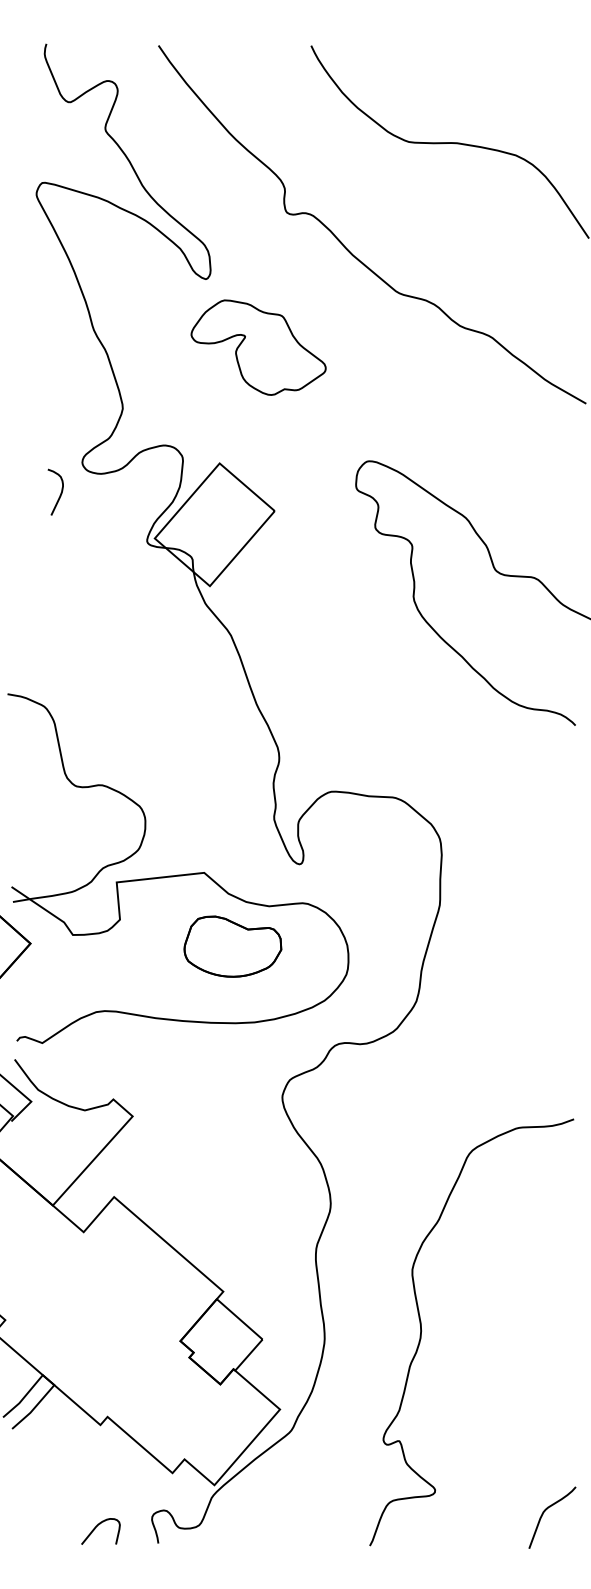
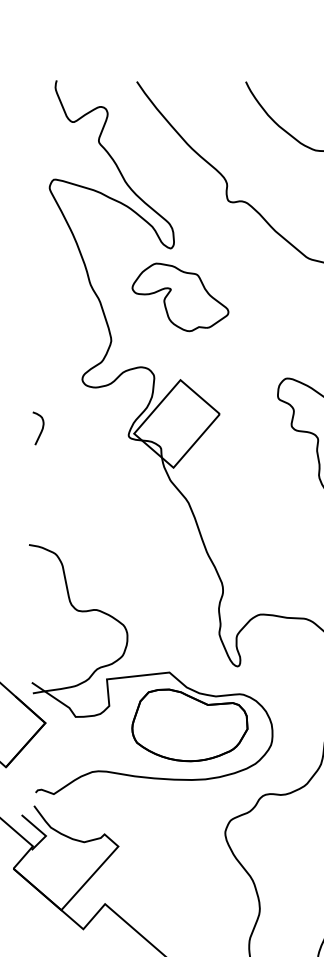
part: (258, 347) -> (180, 297), moved
curve: (60, 492) -> (41, 428), moved
part: (232, 946) -> (189, 725), size x1.67

